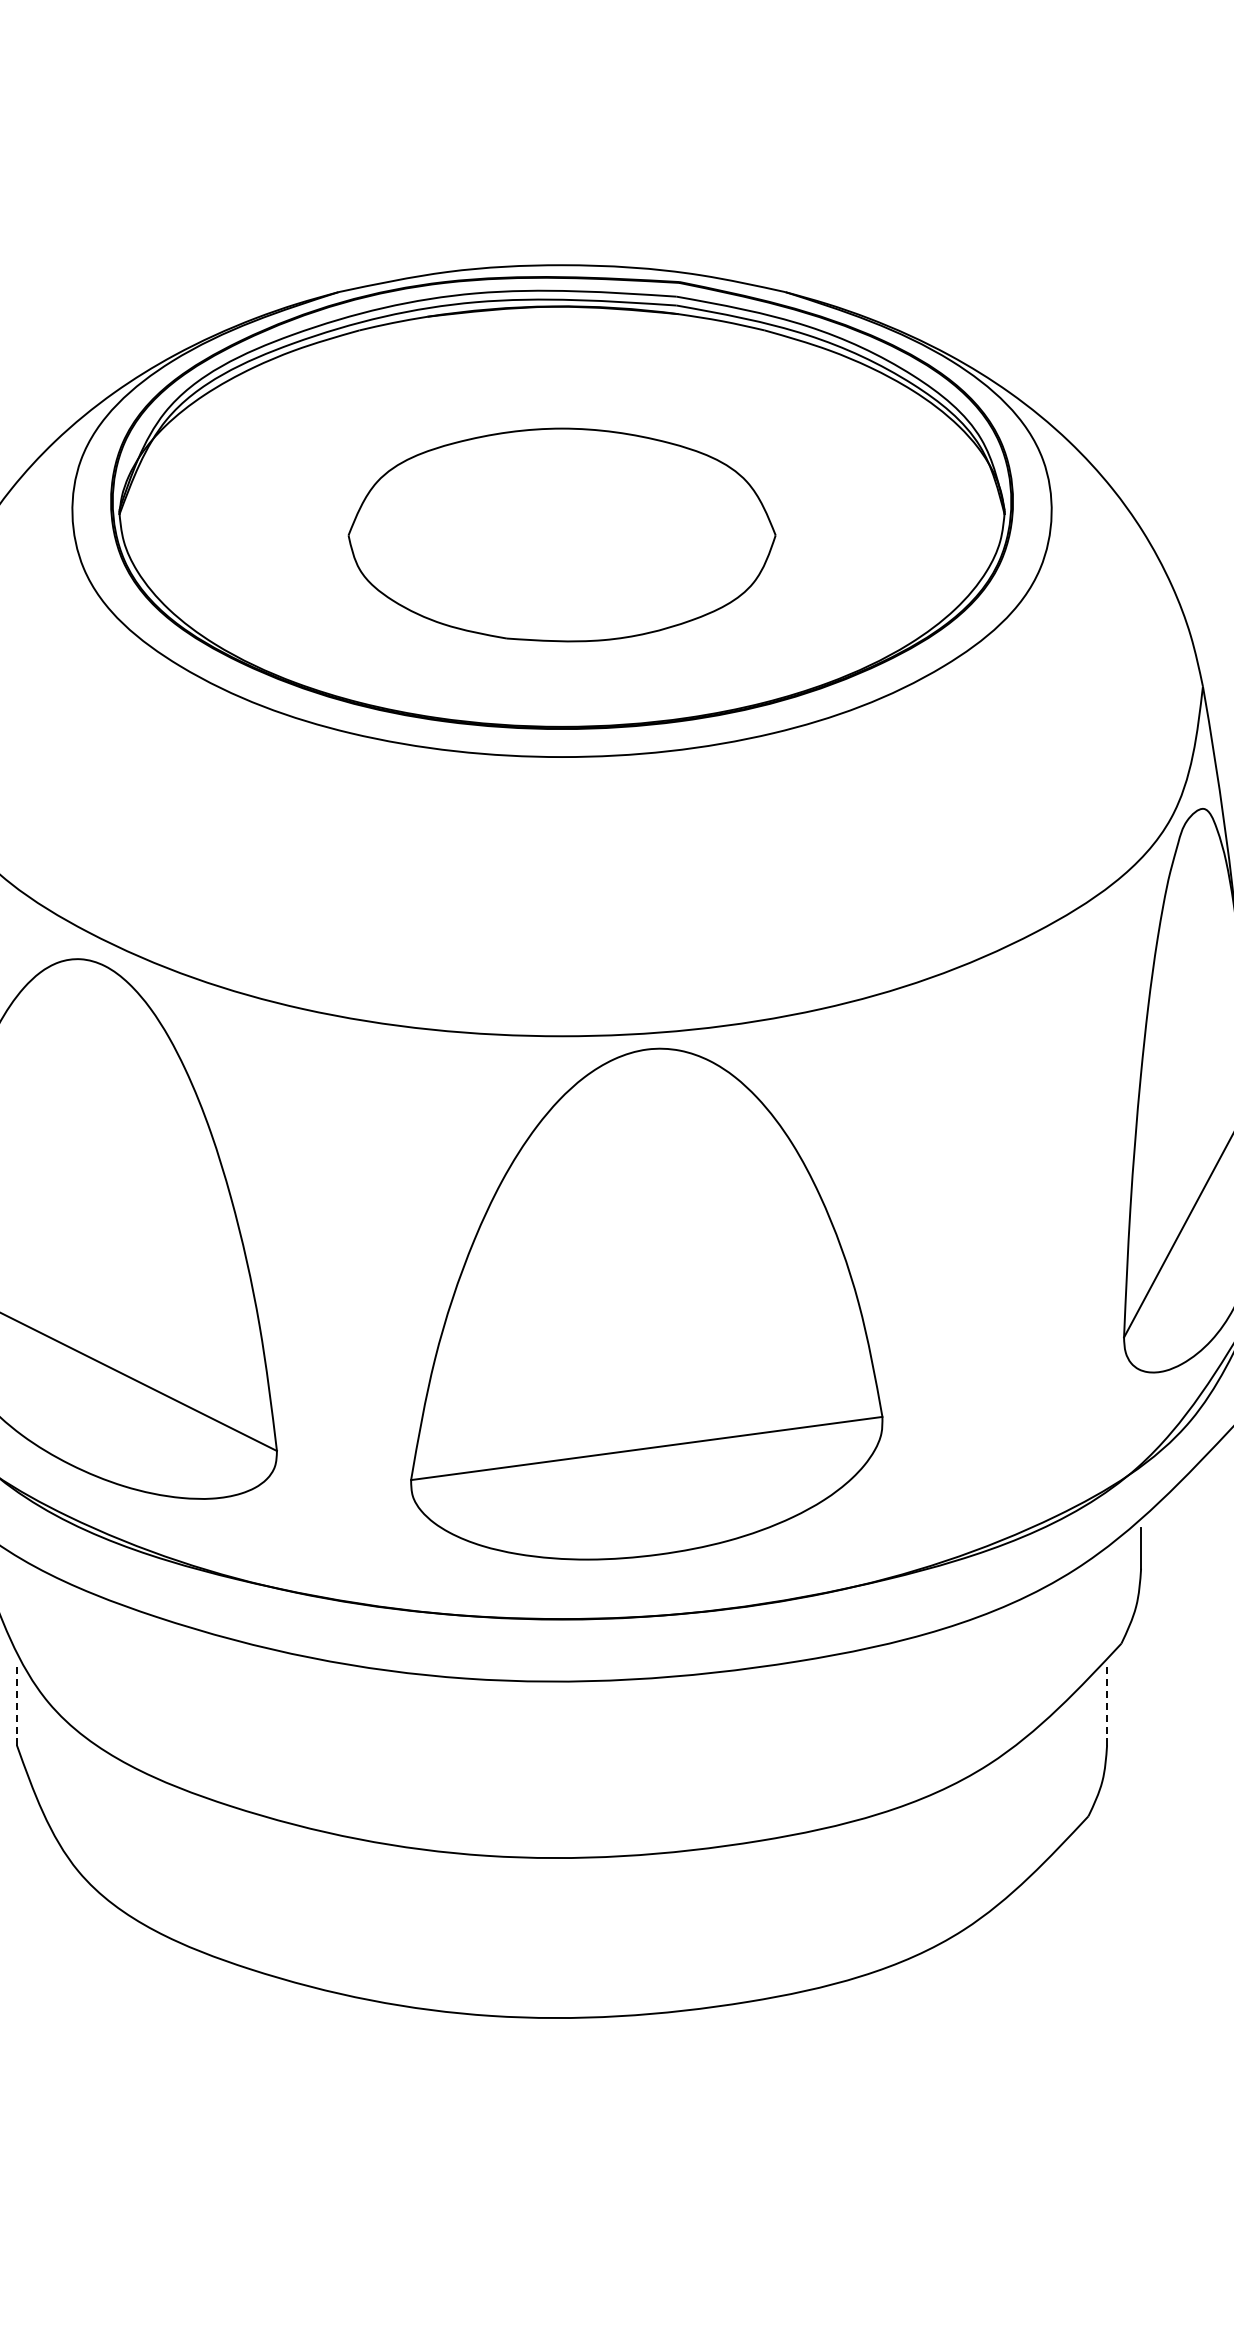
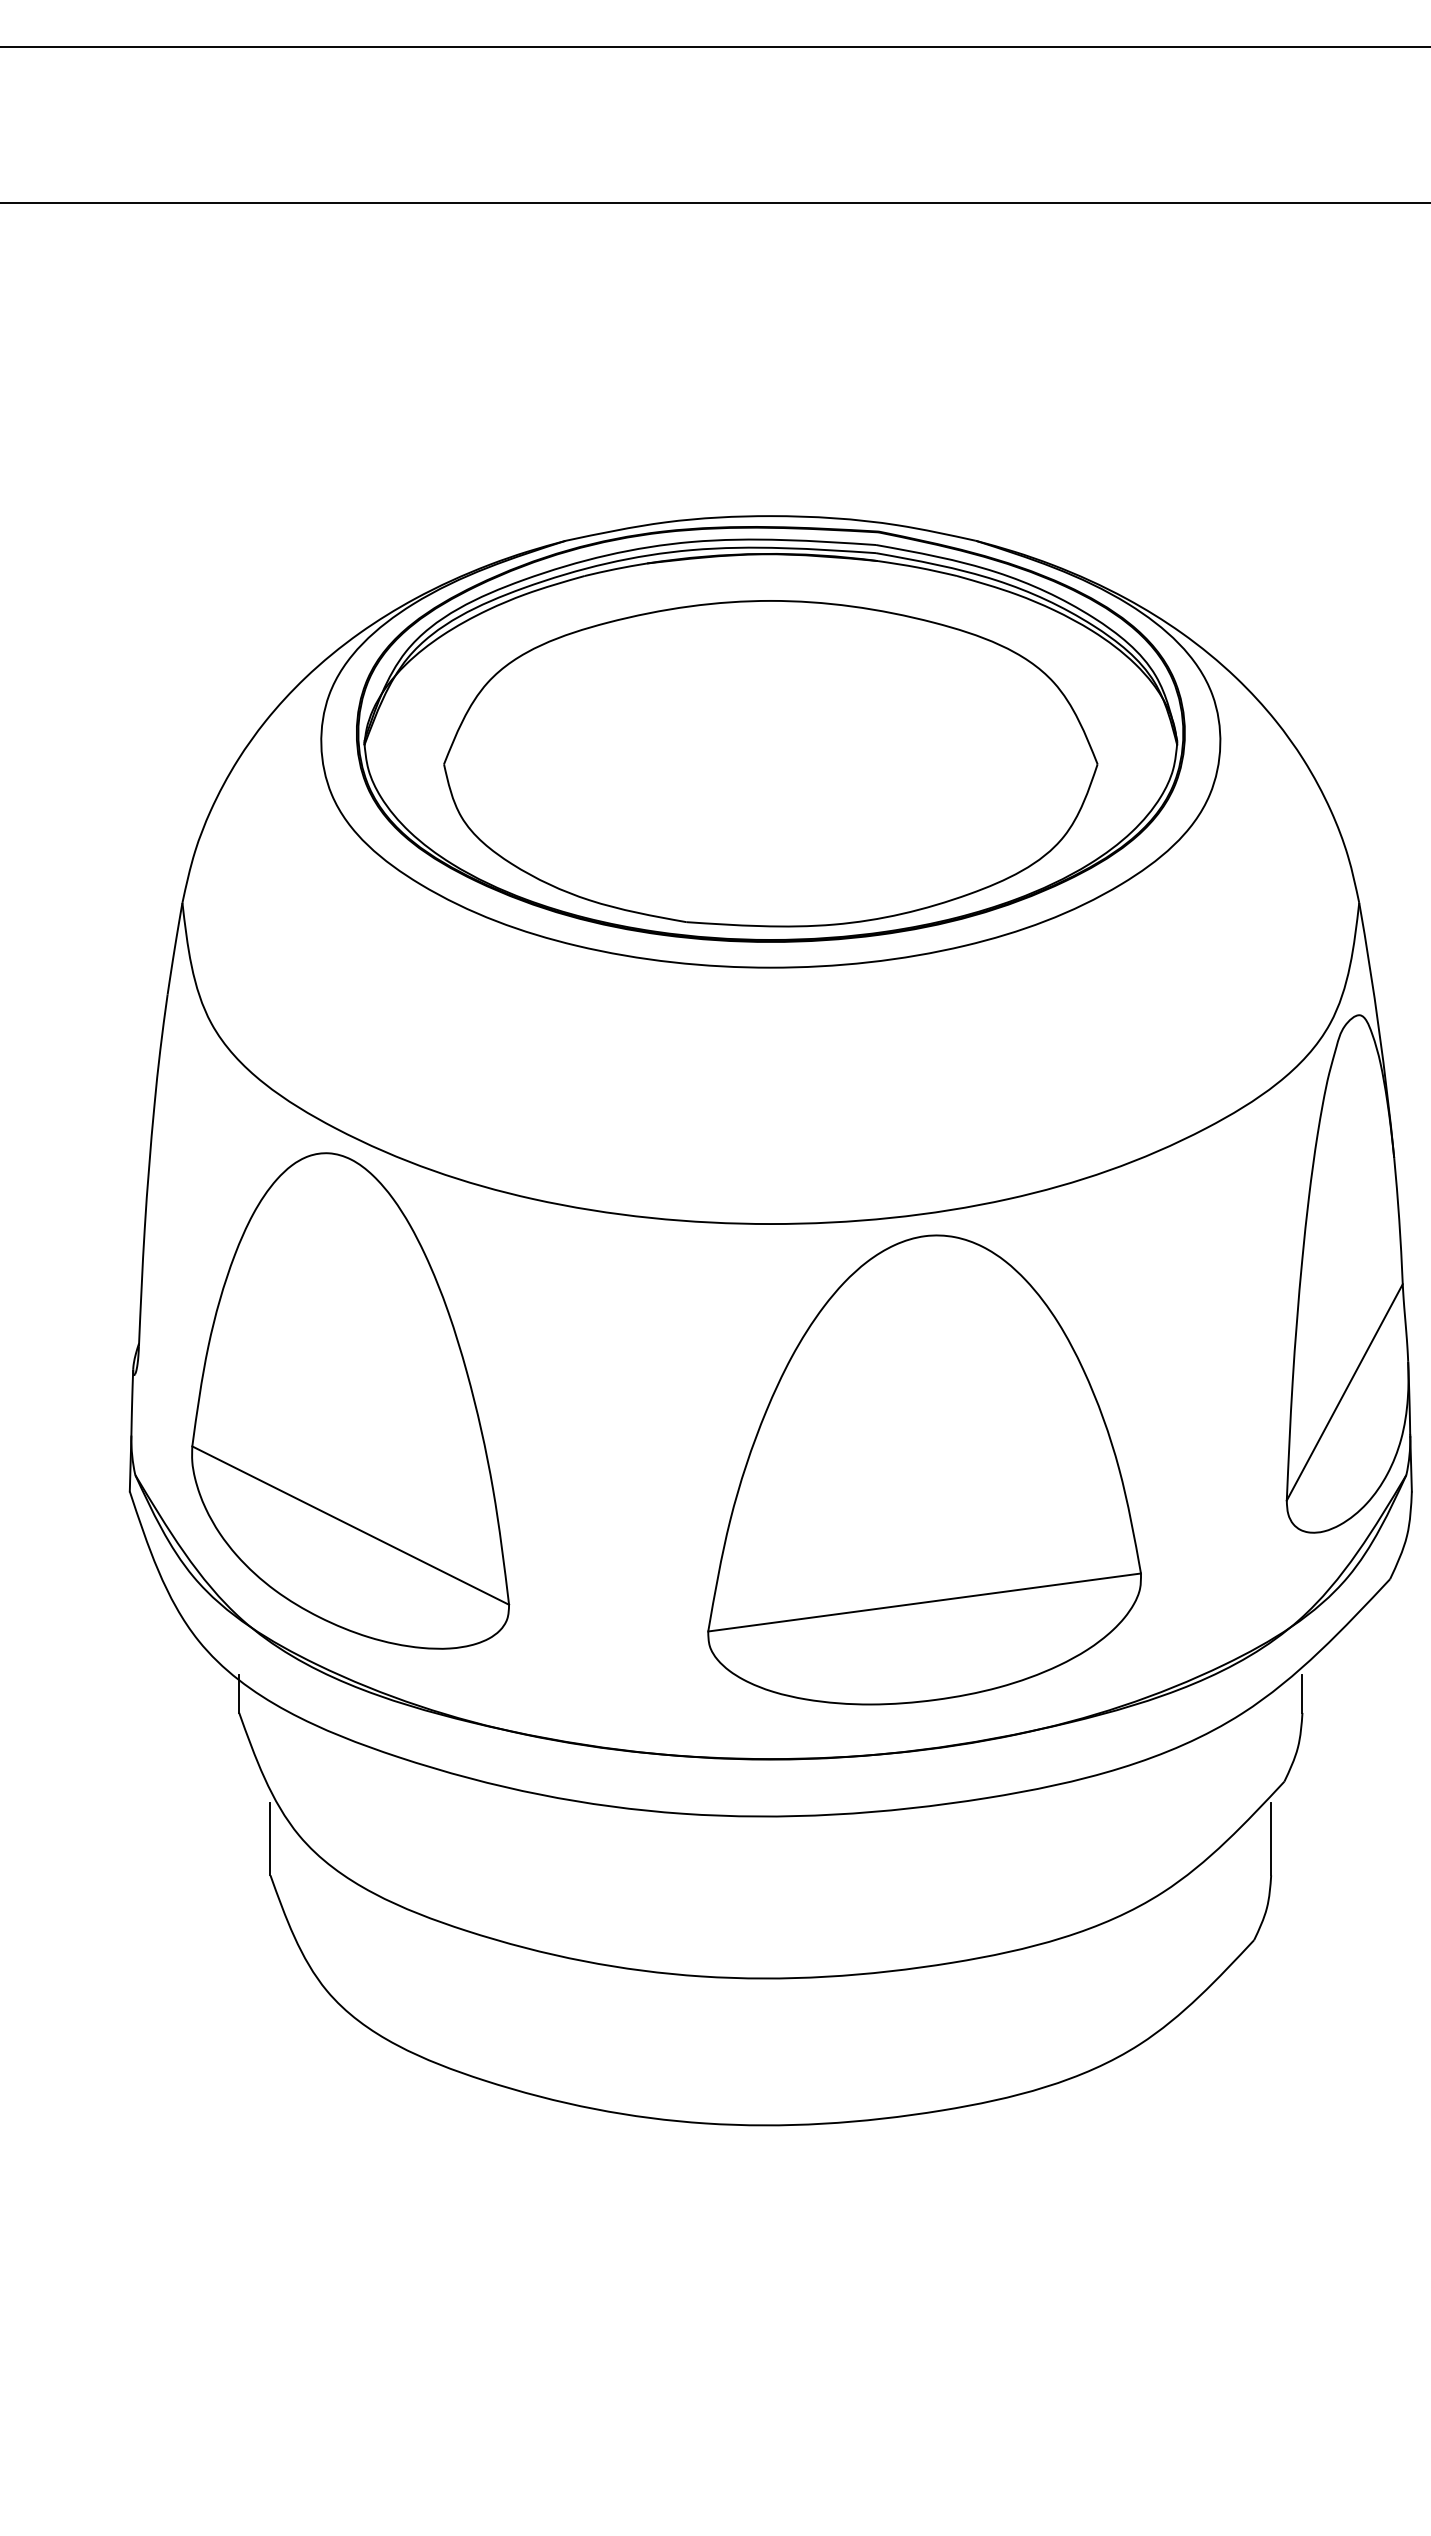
part: (561, 534) -> (770, 763), size x1.67
part: (646, 1303) -> (924, 1469), moved
line: (17, 1706) -> (270, 1839), dashed -> solid
line: (1107, 1706) -> (1271, 1839), dashed -> solid

